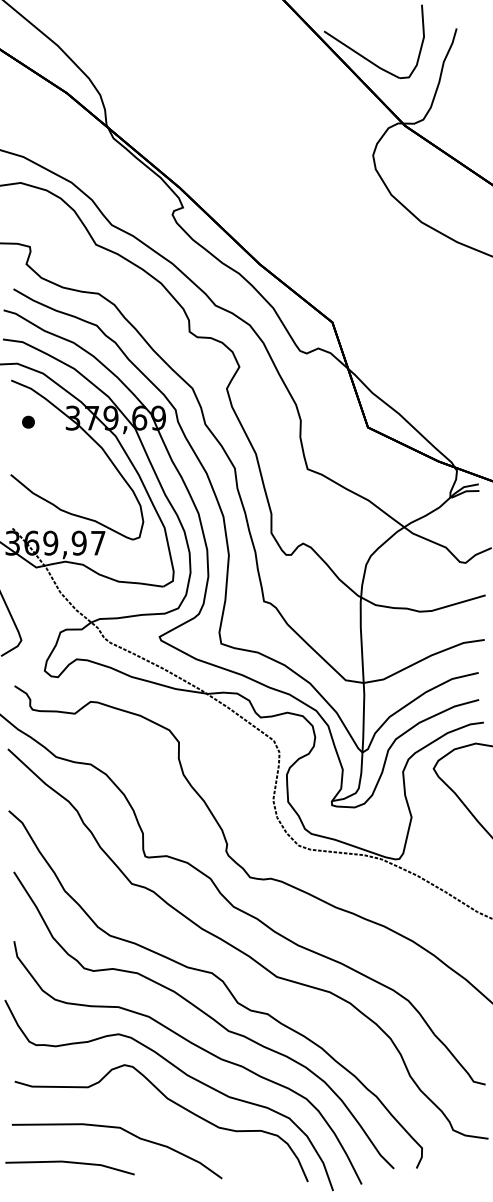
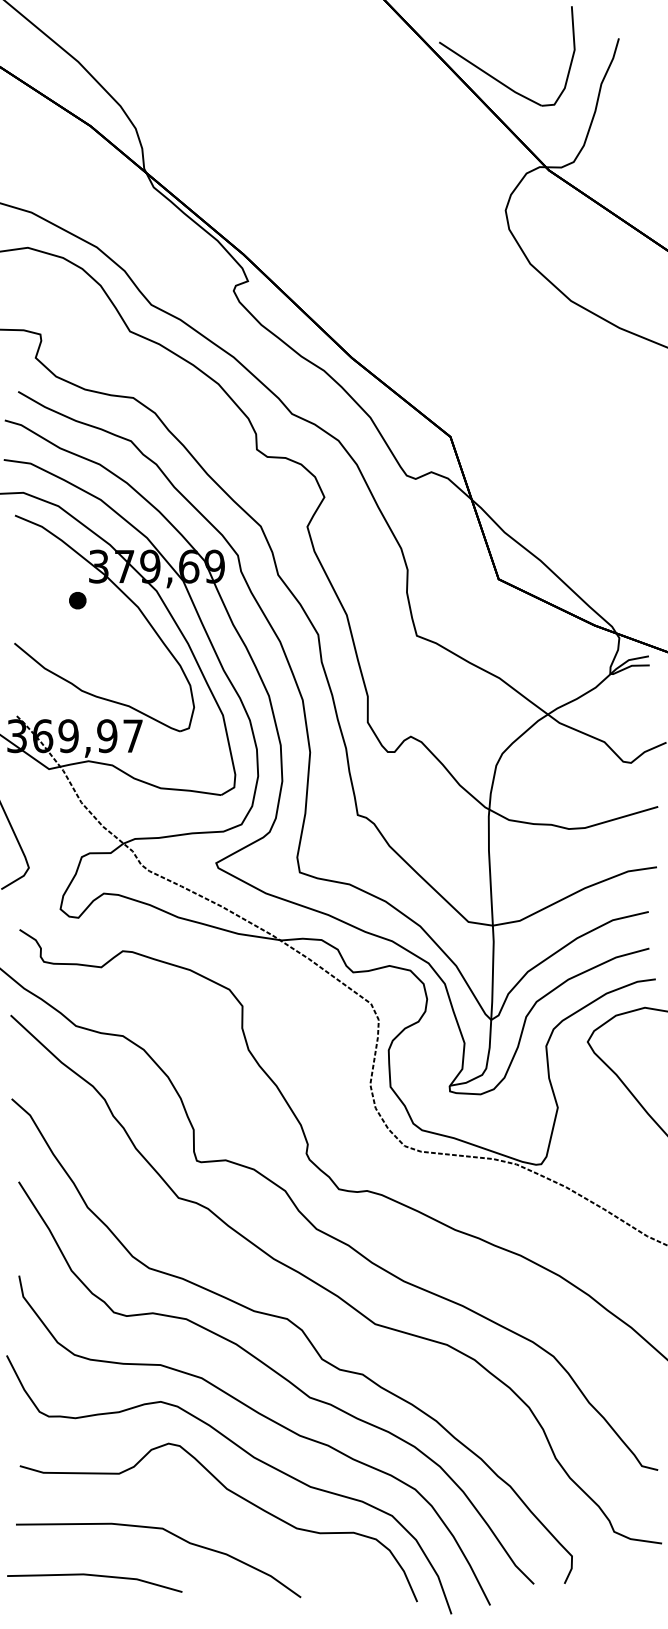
part: (28, 421) -> (77, 599), moved

